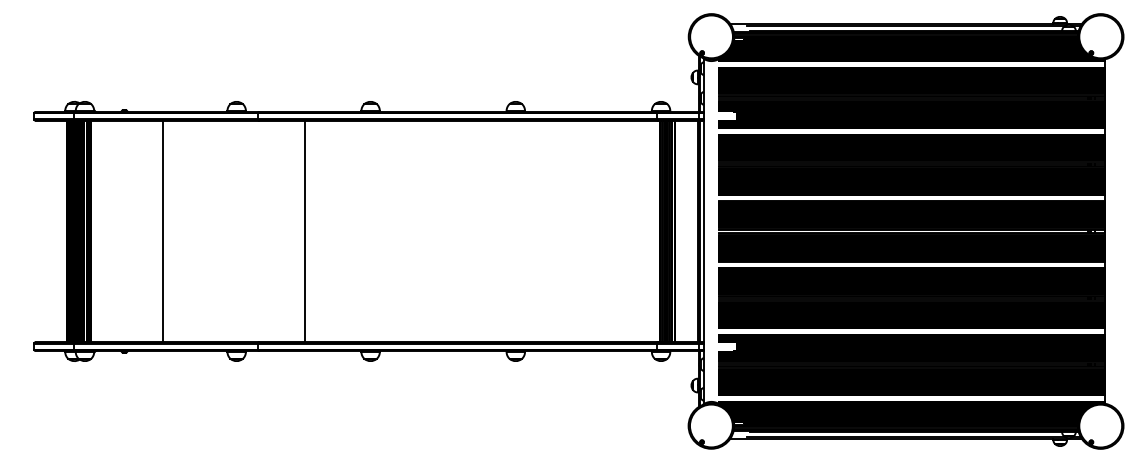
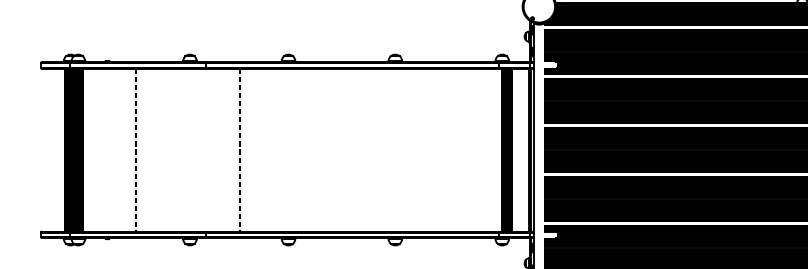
line: (163, 231) -> (136, 150), solid -> dashed
line: (304, 231) -> (239, 150), solid -> dashed

